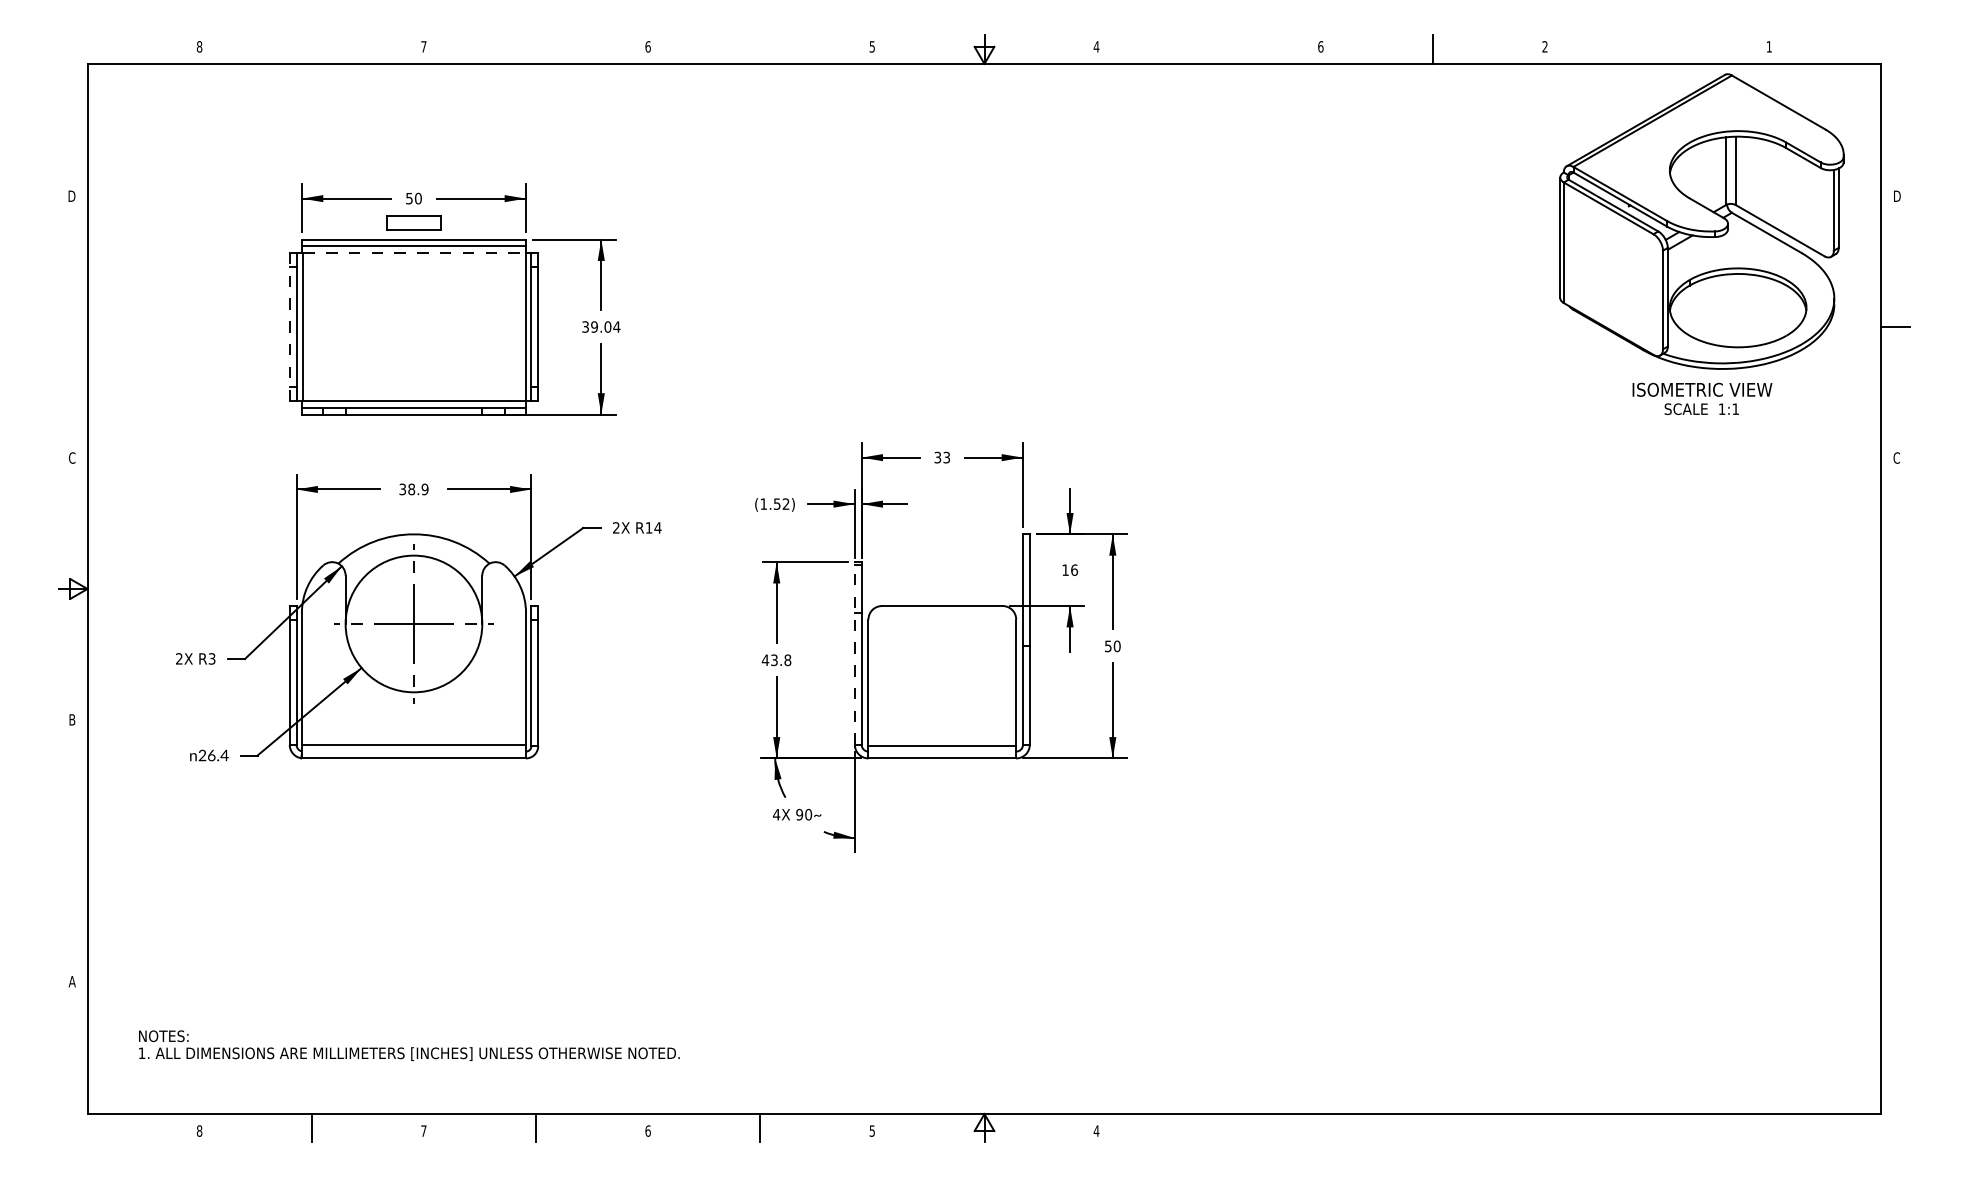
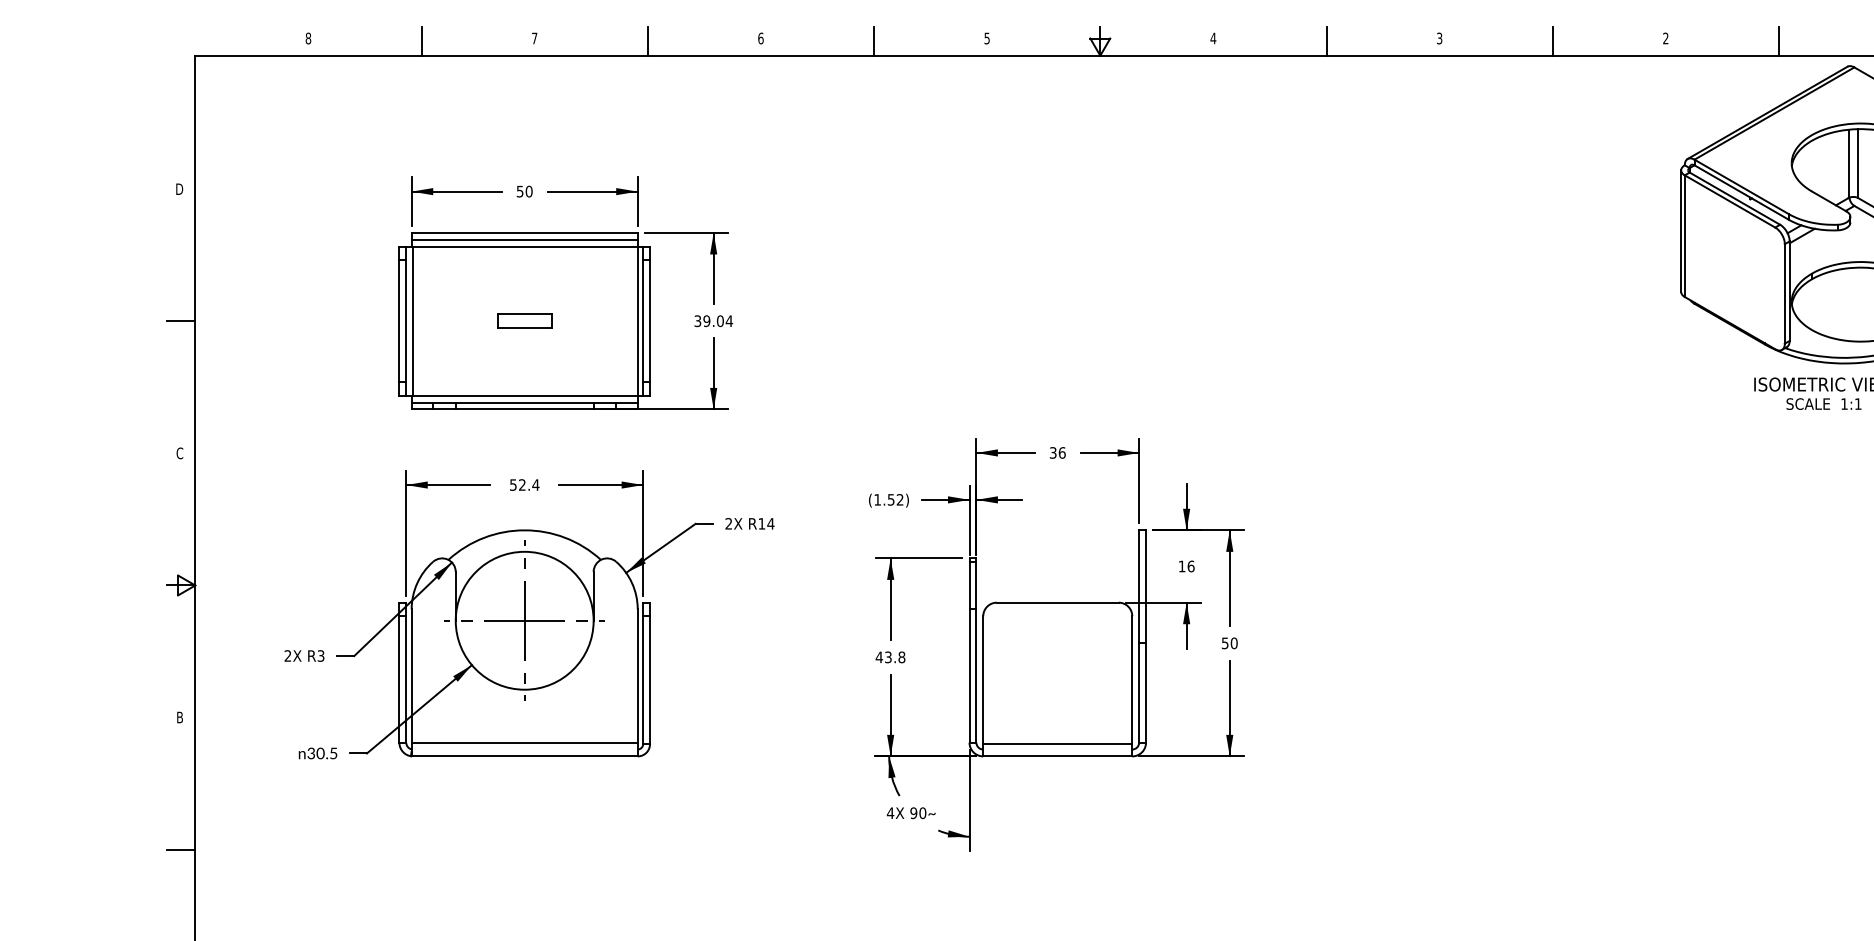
text: (1320, 46) -> (1439, 38), 6 -> 3
line: (311, 49) -> (421, 41), added
line: (536, 49) -> (648, 41), added
line: (760, 49) -> (874, 41), added
line: (1208, 49) -> (1326, 41), added
line: (1657, 49) -> (1779, 41), added
part: (413, 222) -> (524, 320), moved
line: (415, 253) -> (526, 246), dashed -> solid
line: (73, 327) -> (181, 321), added
line: (289, 327) -> (399, 321), dashed -> solid
text: (946, 457) -> (1061, 452), 33 -> 36
text: (413, 489) -> (524, 485), 38.9 -> 52.4
line: (854, 652) -> (969, 649), dashed -> solid
text: (213, 755) -> (322, 753), 26.4 -> 30.5
line: (73, 850) -> (181, 849), added

